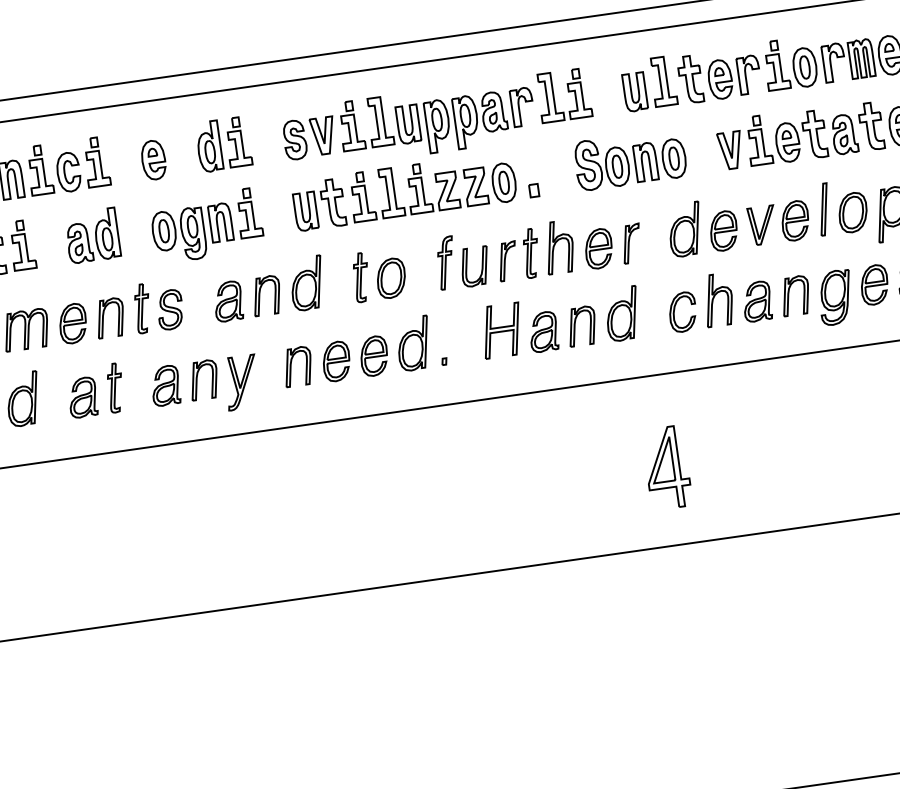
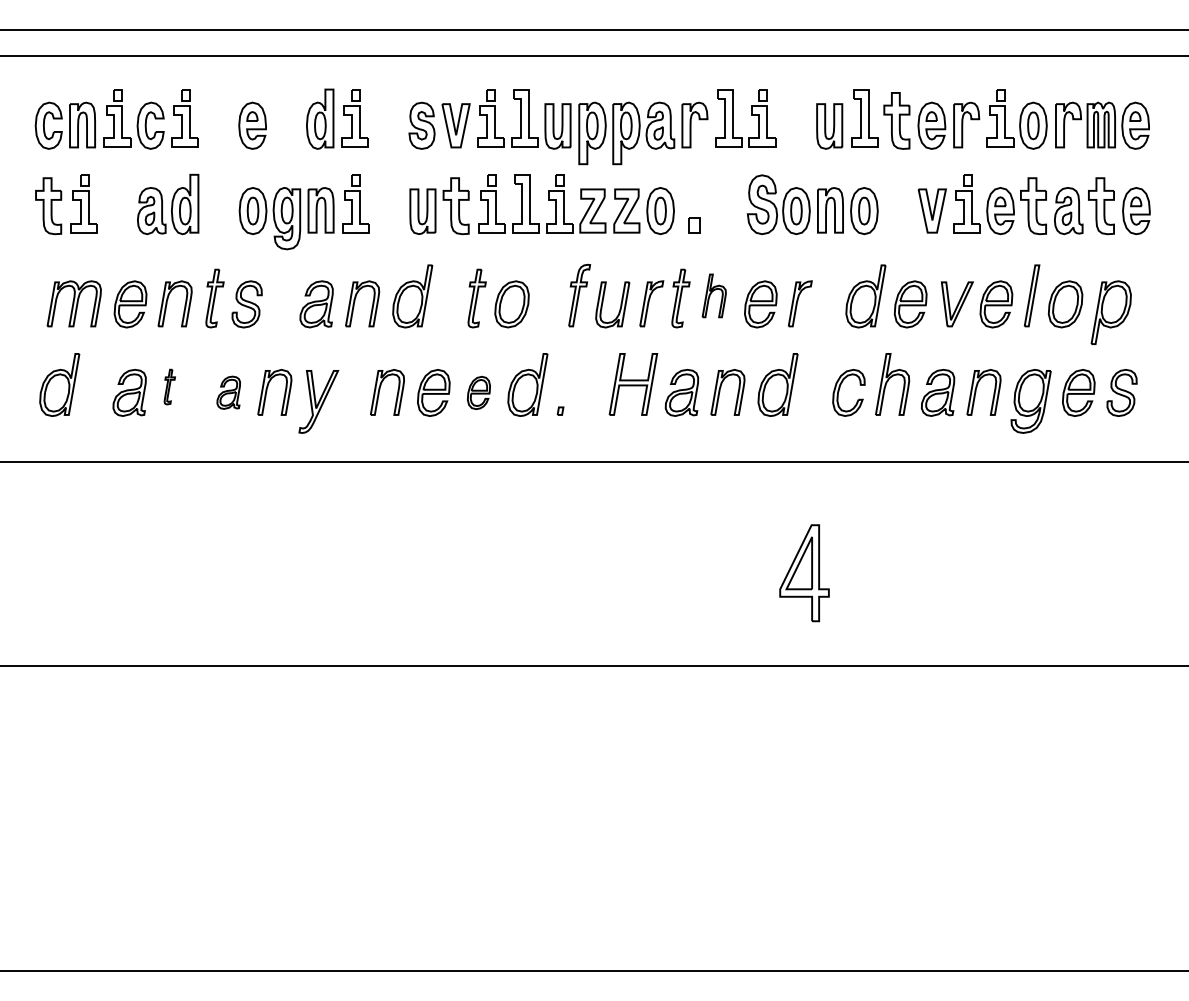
part: (558, 247) -> (713, 295), size x0.7
part: (373, 355) -> (478, 392), size x0.7
part: (165, 385) -> (228, 392), size x0.7
part: (115, 387) -> (169, 386), size x0.6

